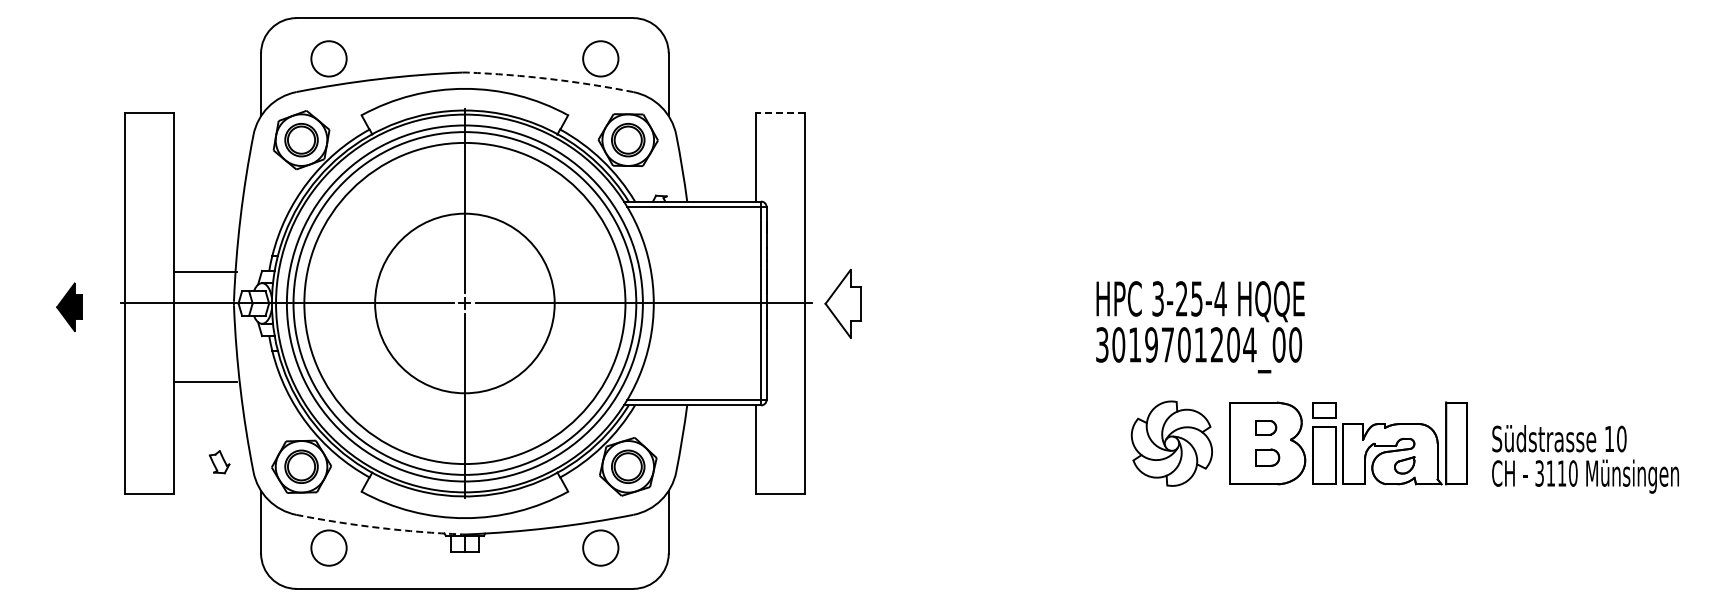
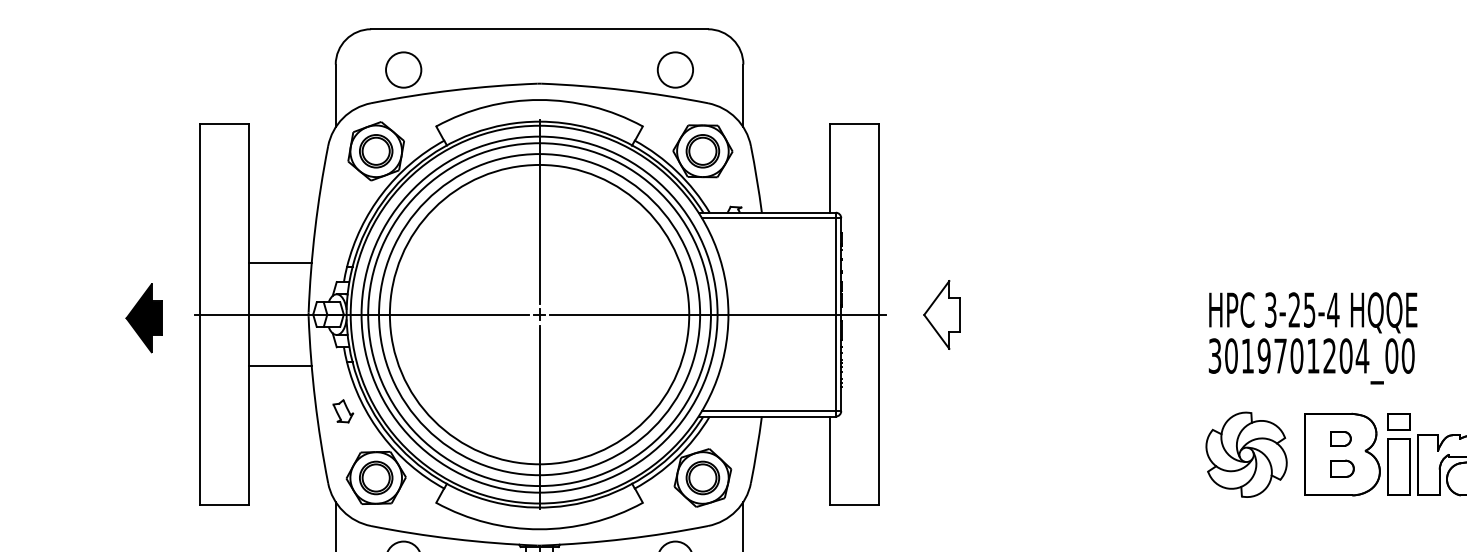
arc: (550, 79) -> (625, 90), dashed -> solid
line: (779, 113) -> (854, 124), dashed -> solid
line: (205, 271) -> (280, 262), moved
circle: (464, 303) -> (539, 314), size x1.67
part: (842, 303) -> (941, 314), moved
part: (69, 307) -> (144, 318), size x1.43
text: (1200, 327) -> (1313, 338), moved
line: (205, 382) -> (280, 366), moved
part: (219, 462) -> (343, 411), moved
arc: (379, 527) -> (454, 538), dashed -> solid

